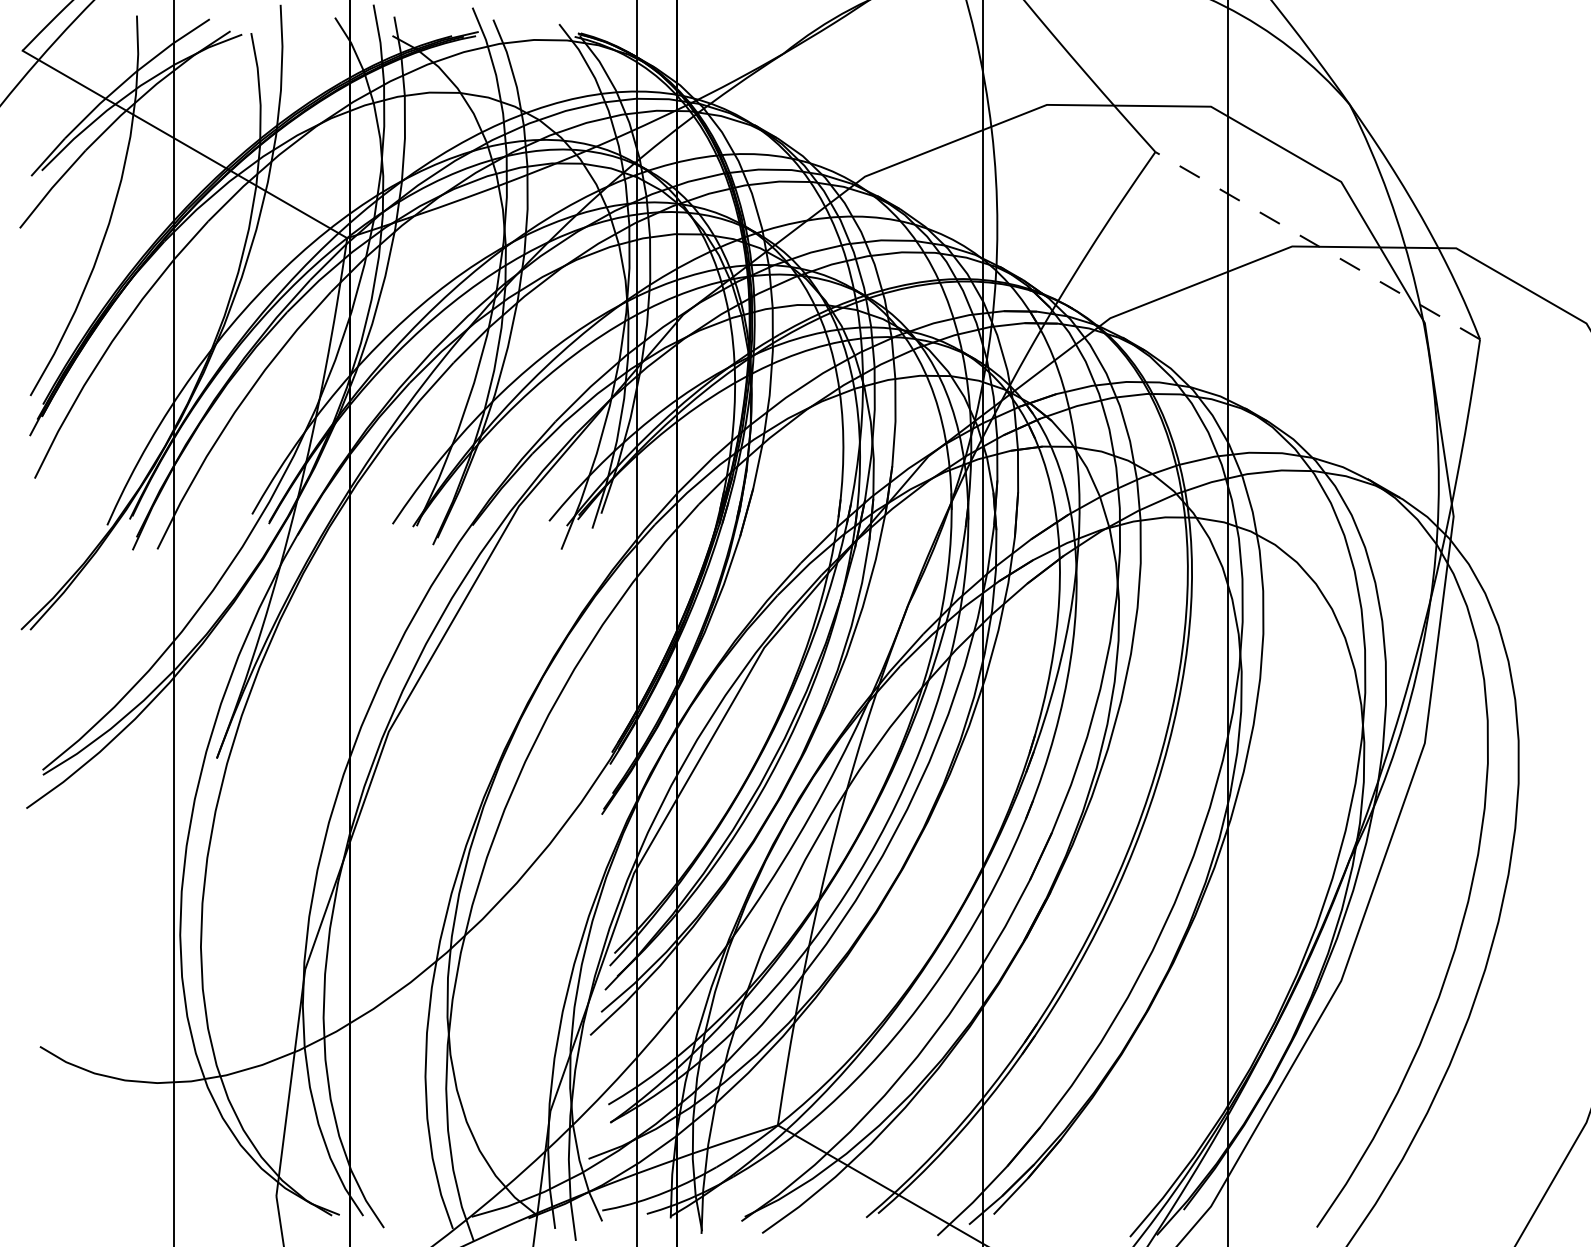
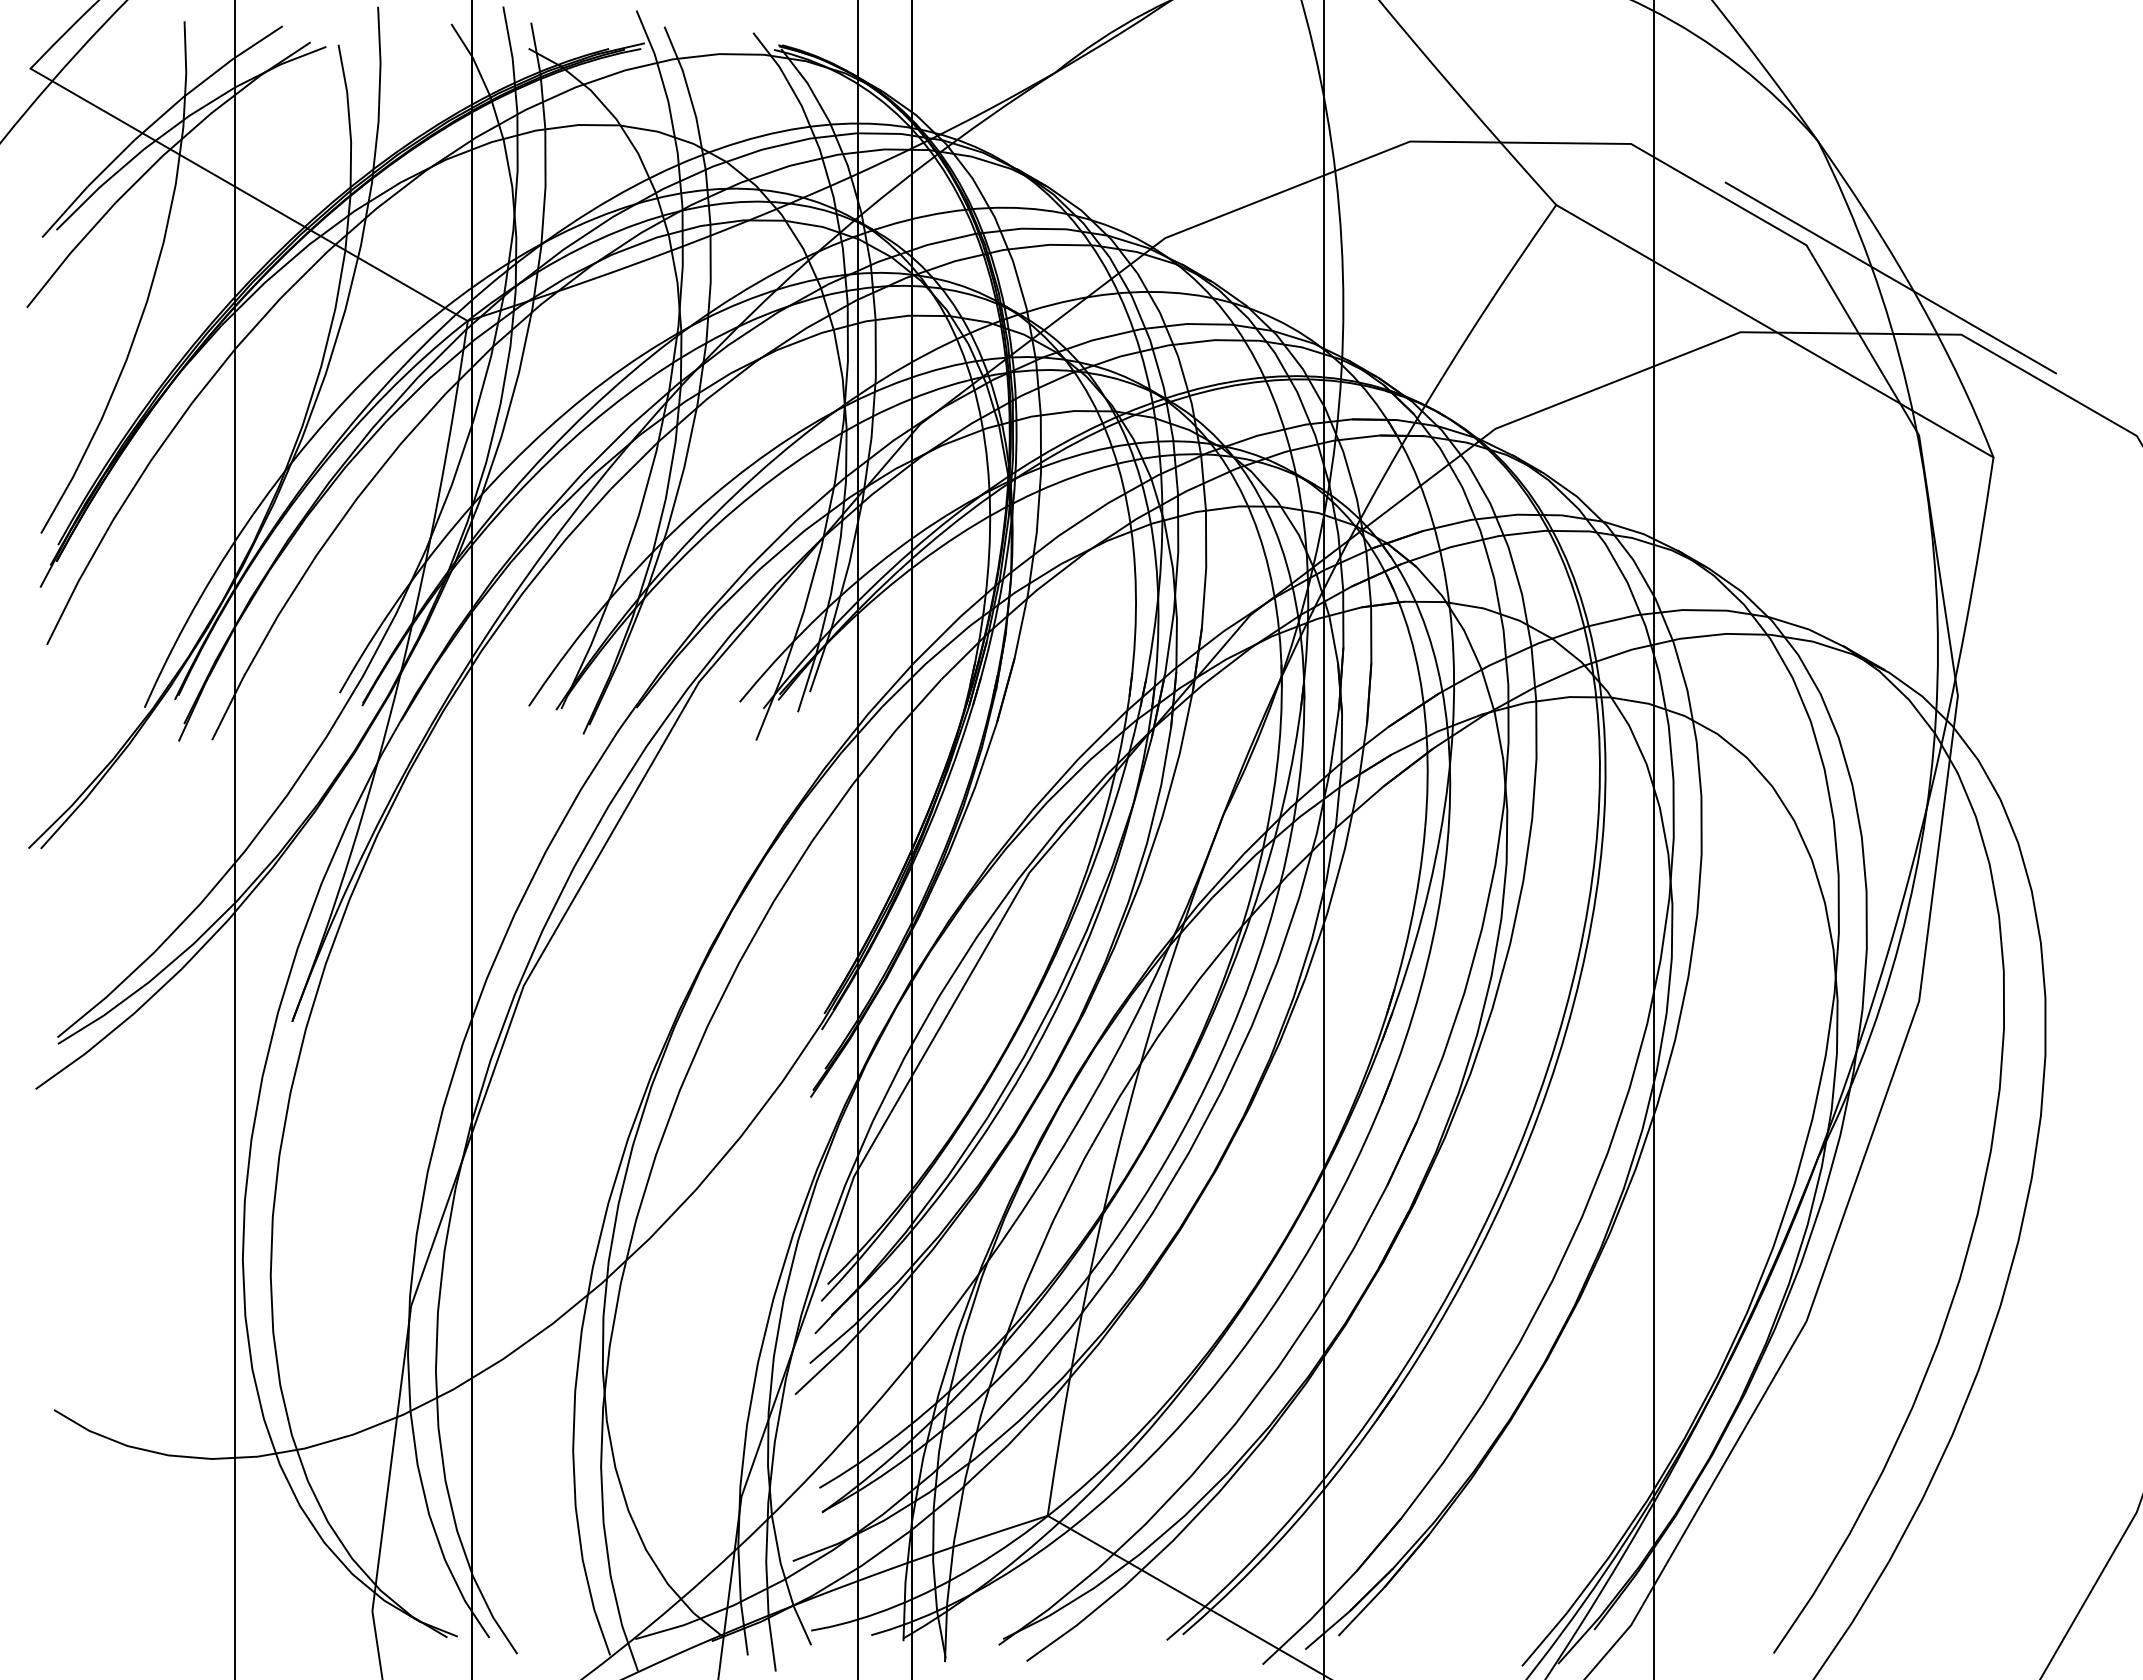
line: (1403, 205) -> (1890, 277), added
line: (1317, 245) -> (1774, 331), dashed -> solid

